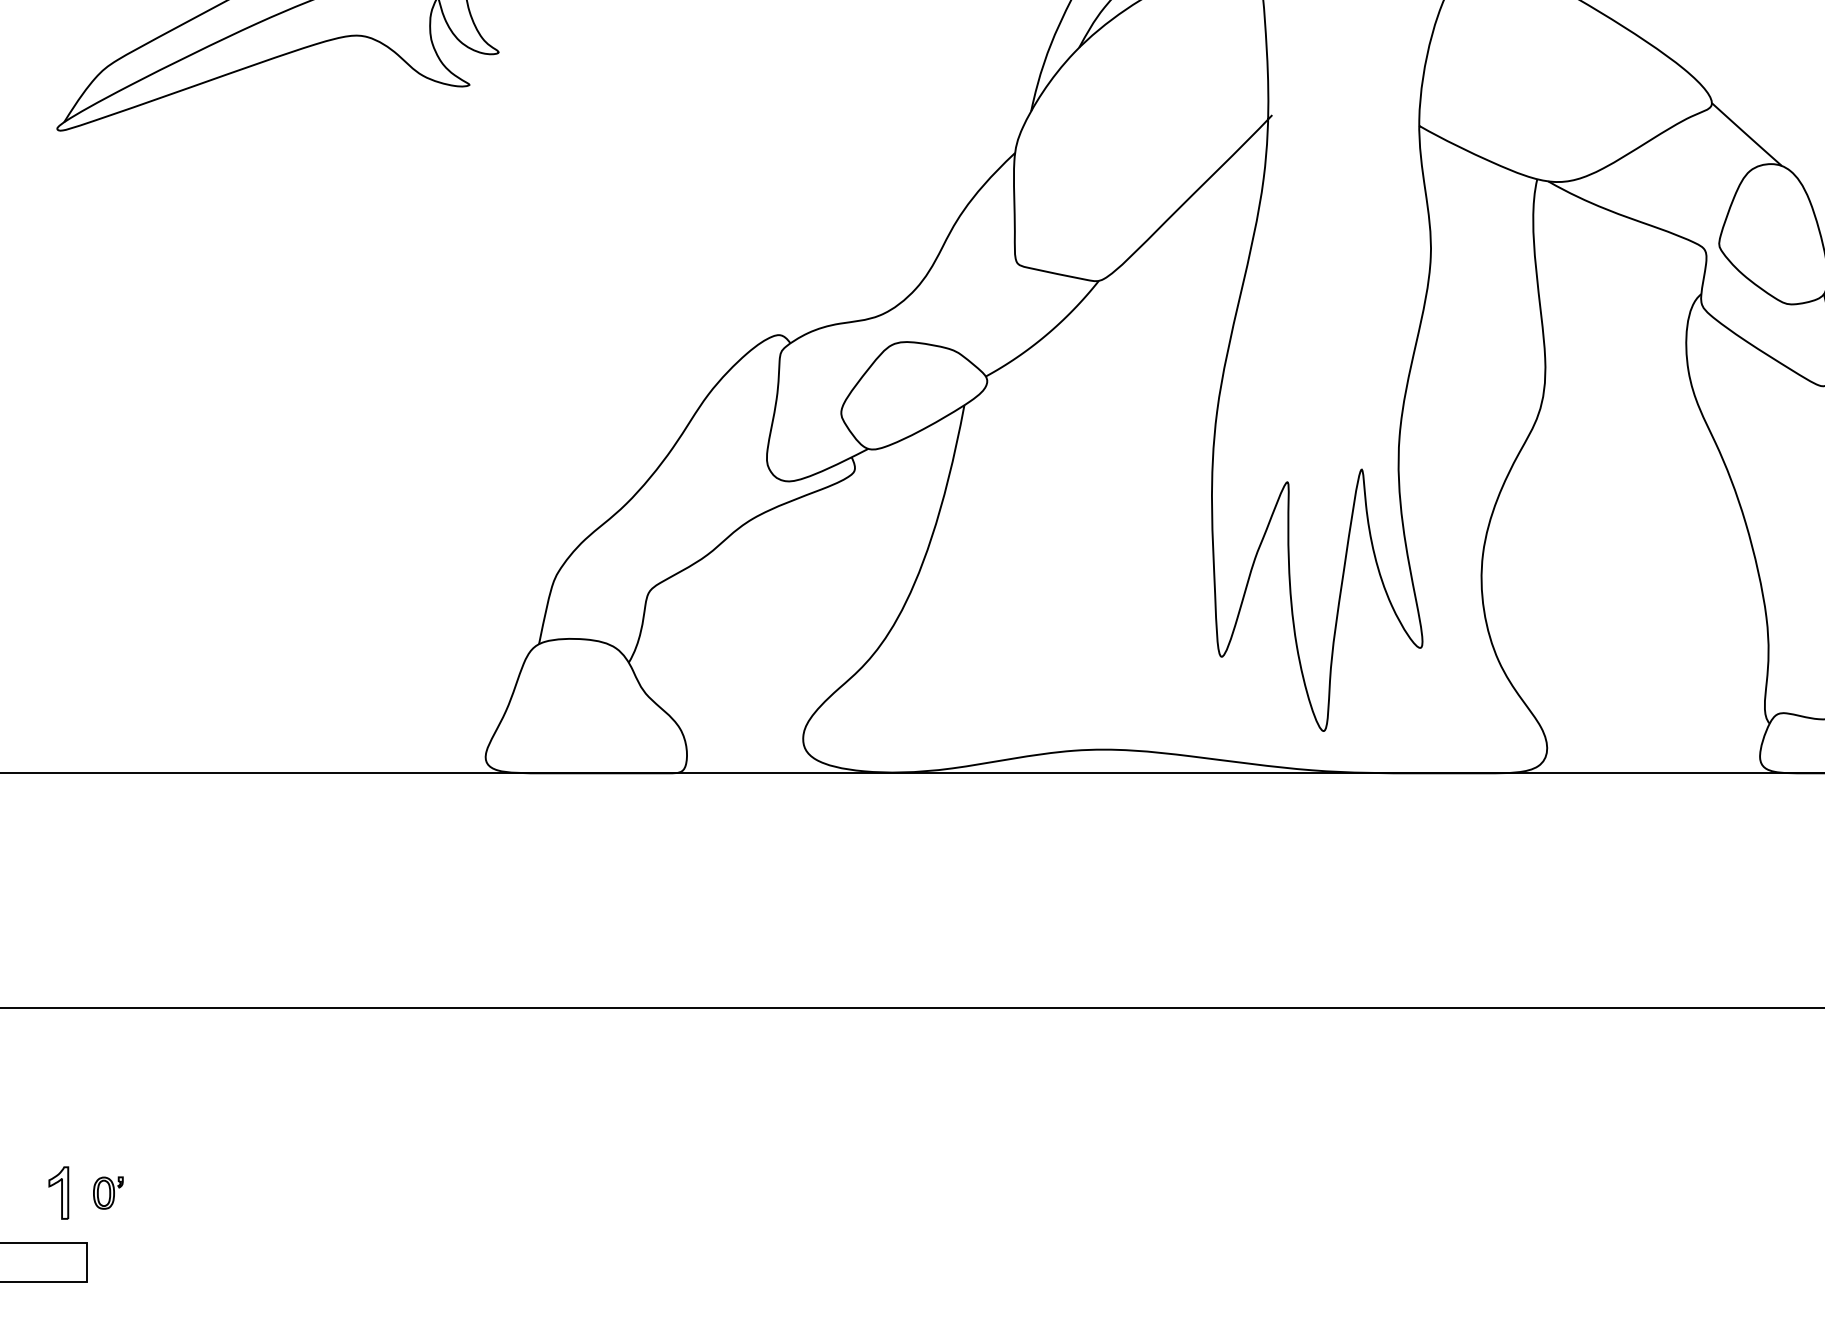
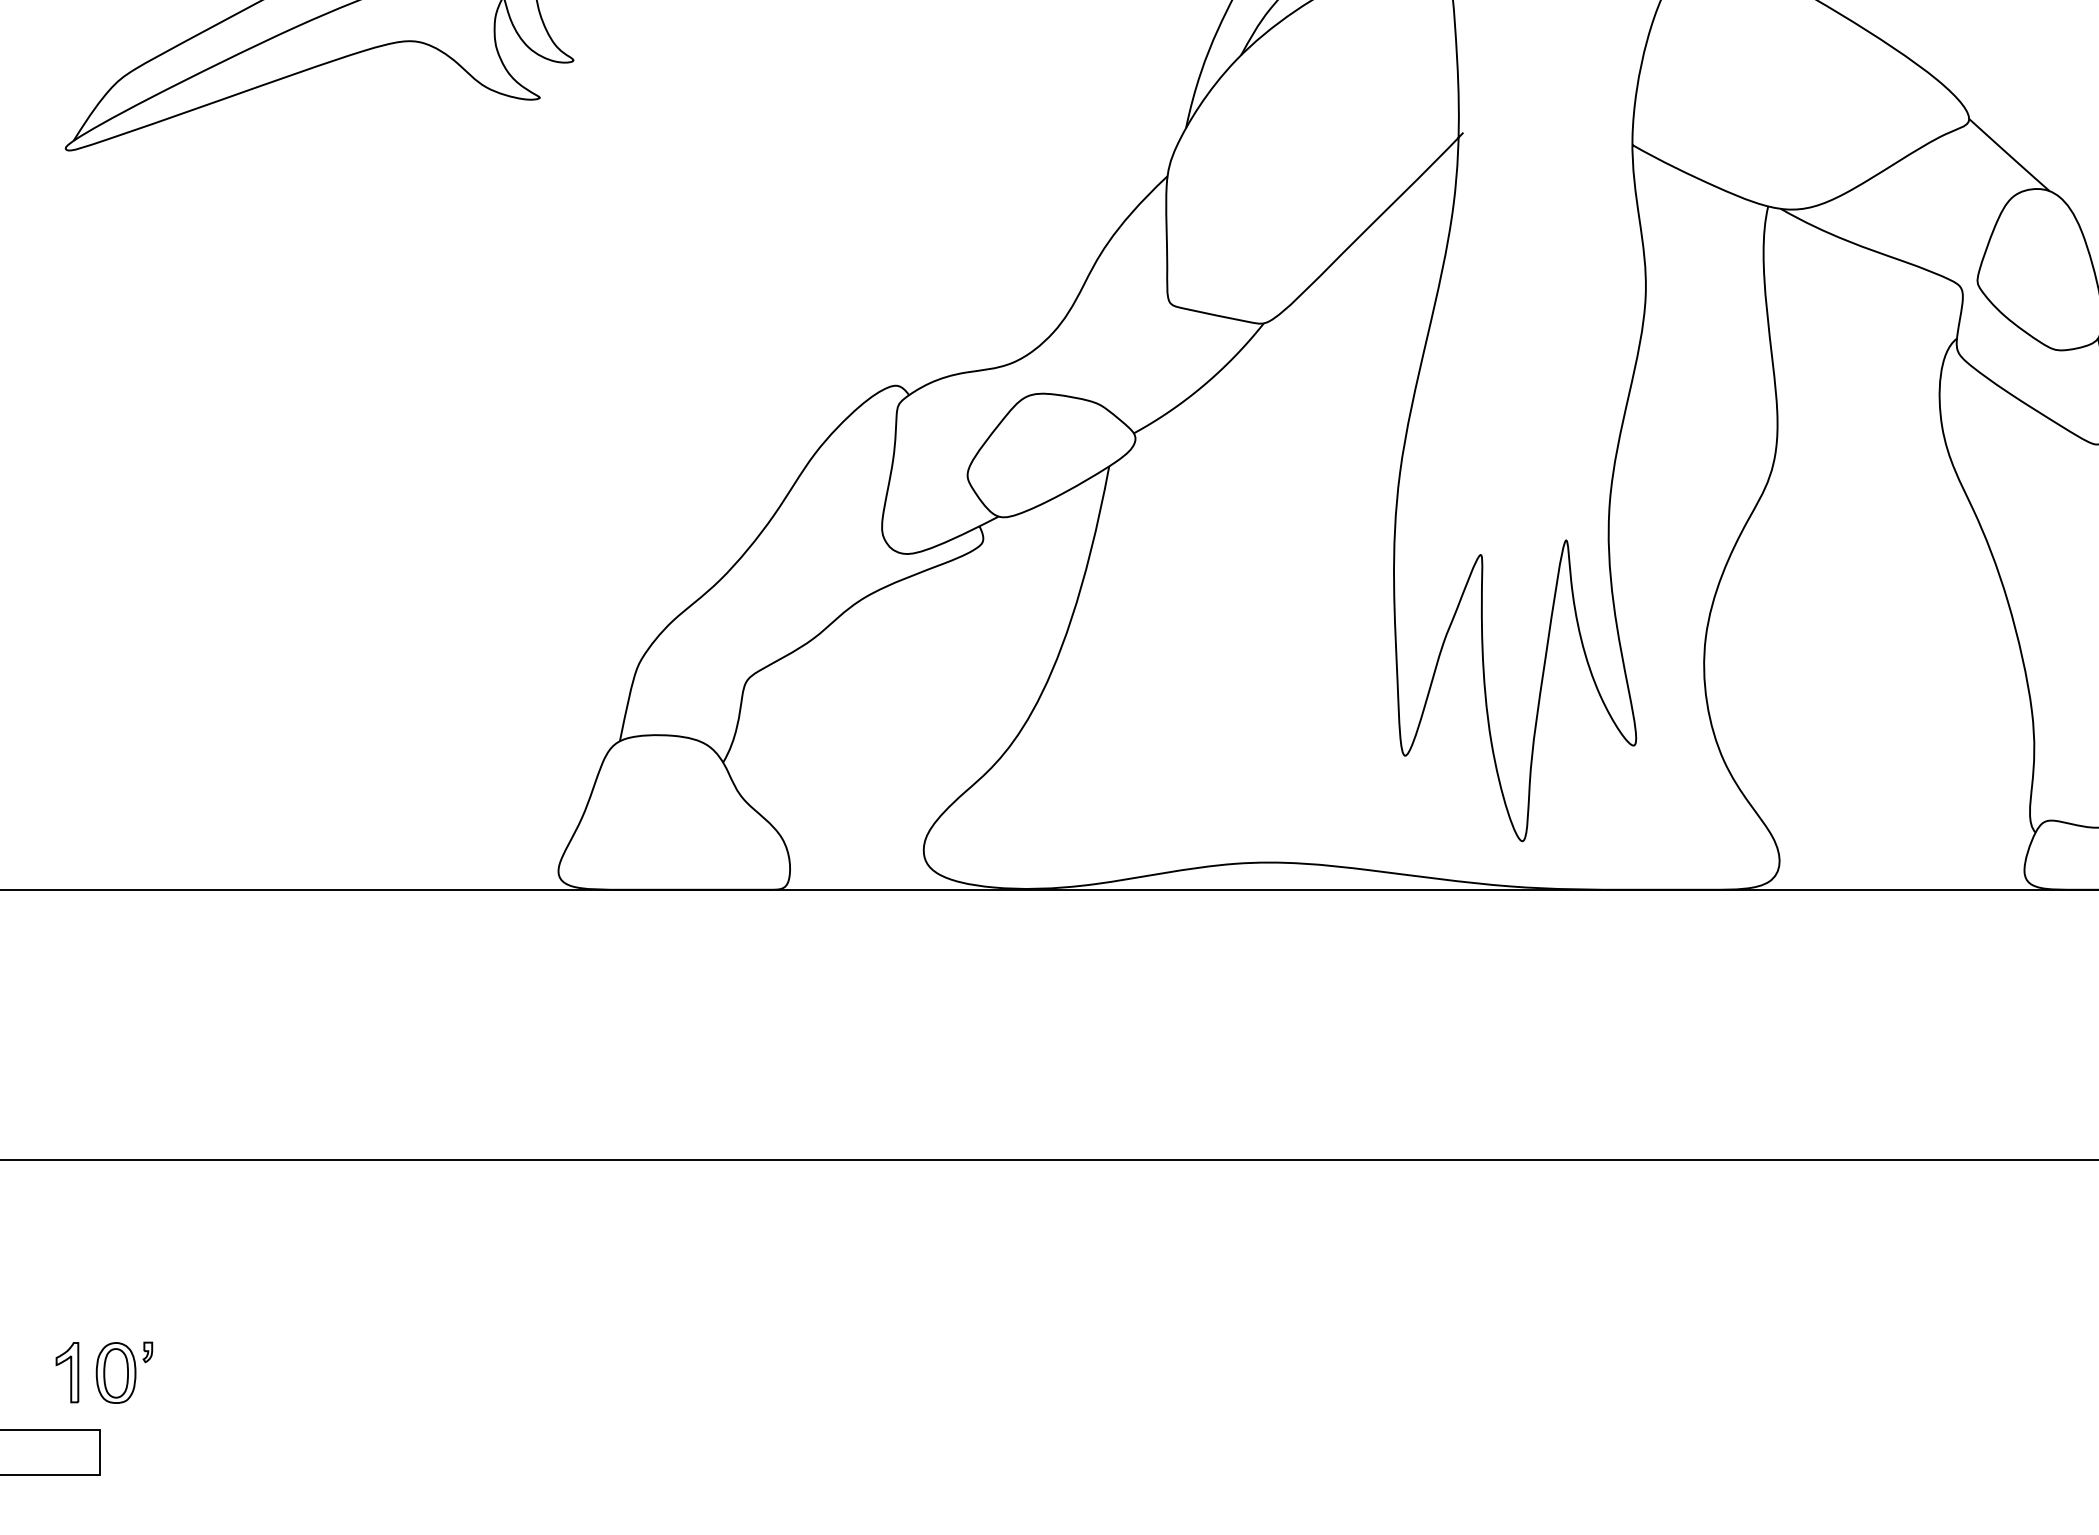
part: (108, 1192) -> (124, 1372), size x1.67

